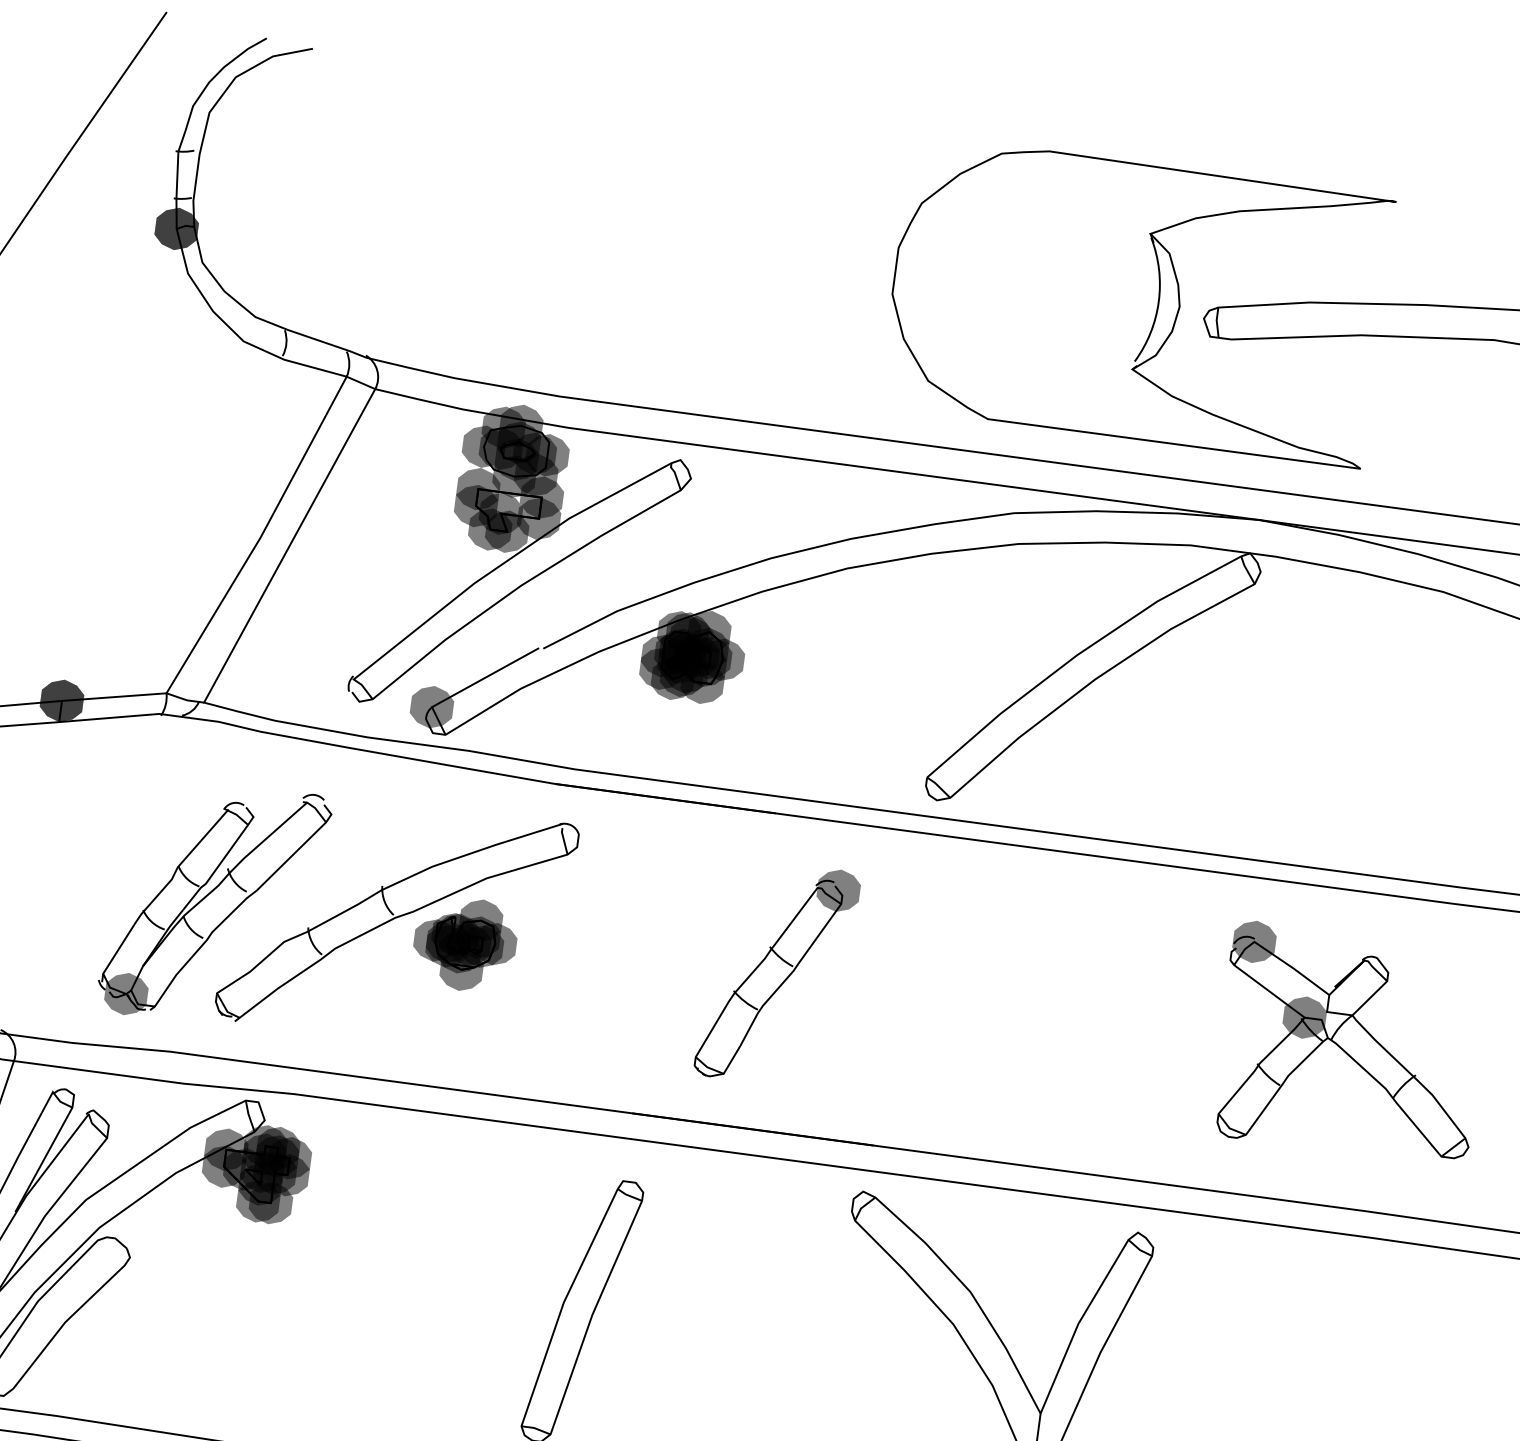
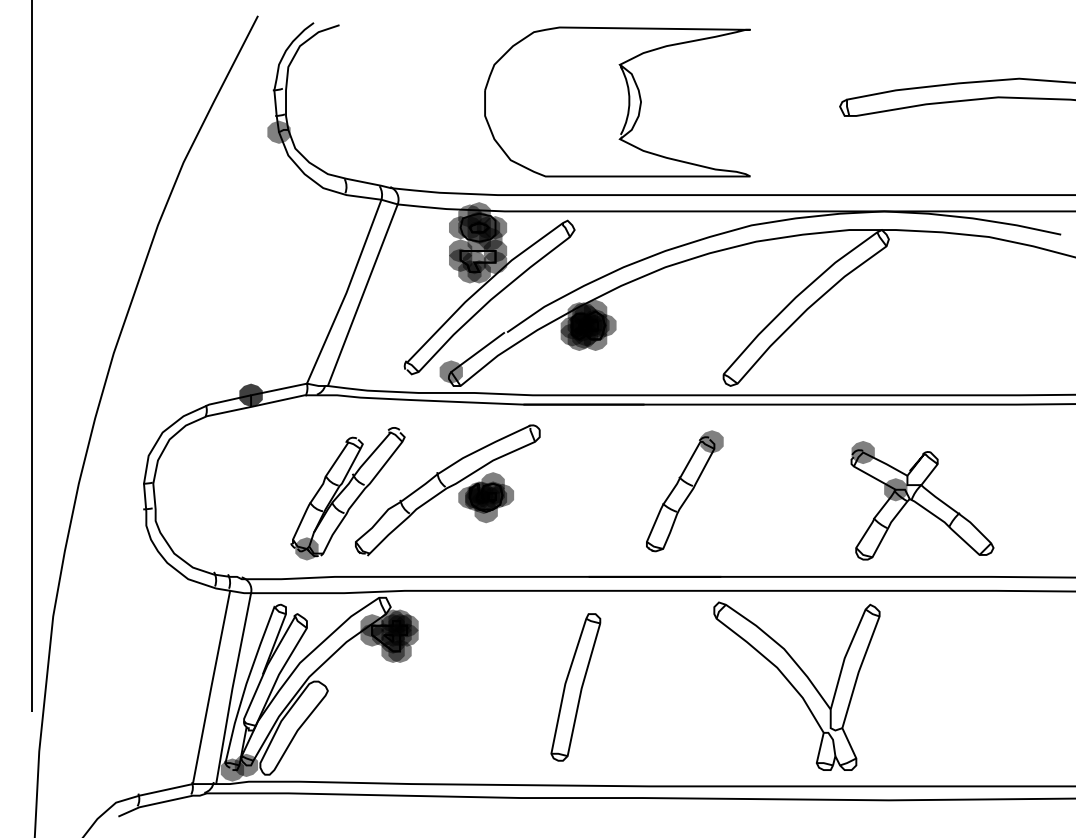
fill: (175, 227) -> (278, 131), removed
part: (1136, 300) -> (617, 101), moved
part: (776, 974) -> (684, 491), moved
part: (1350, 1043) -> (922, 500), moved

